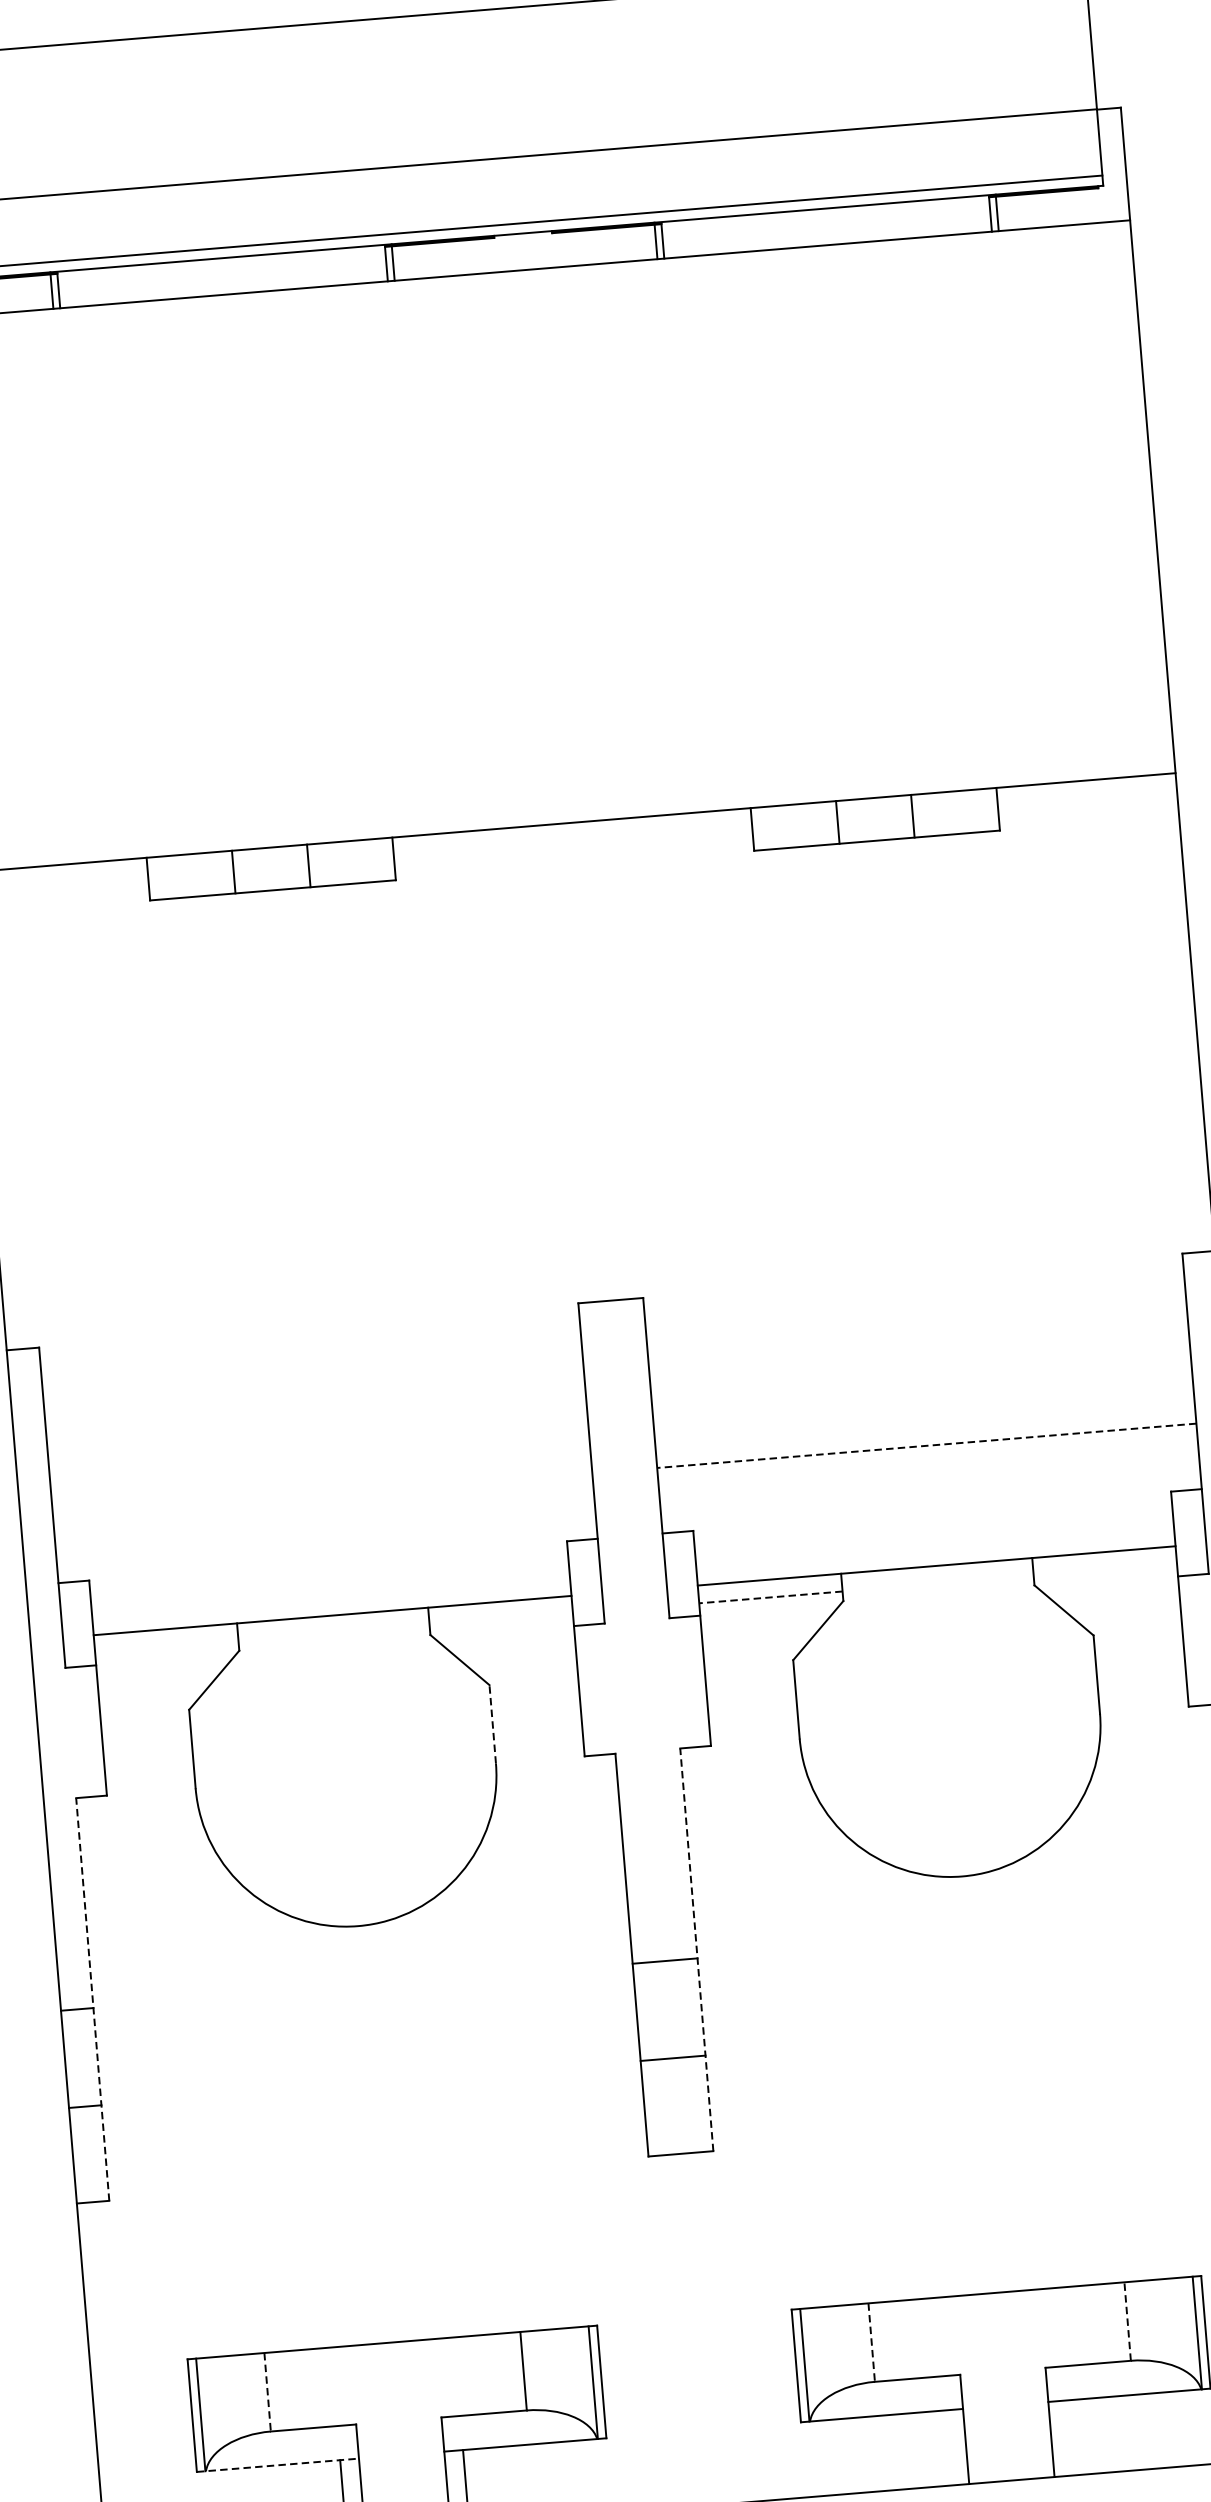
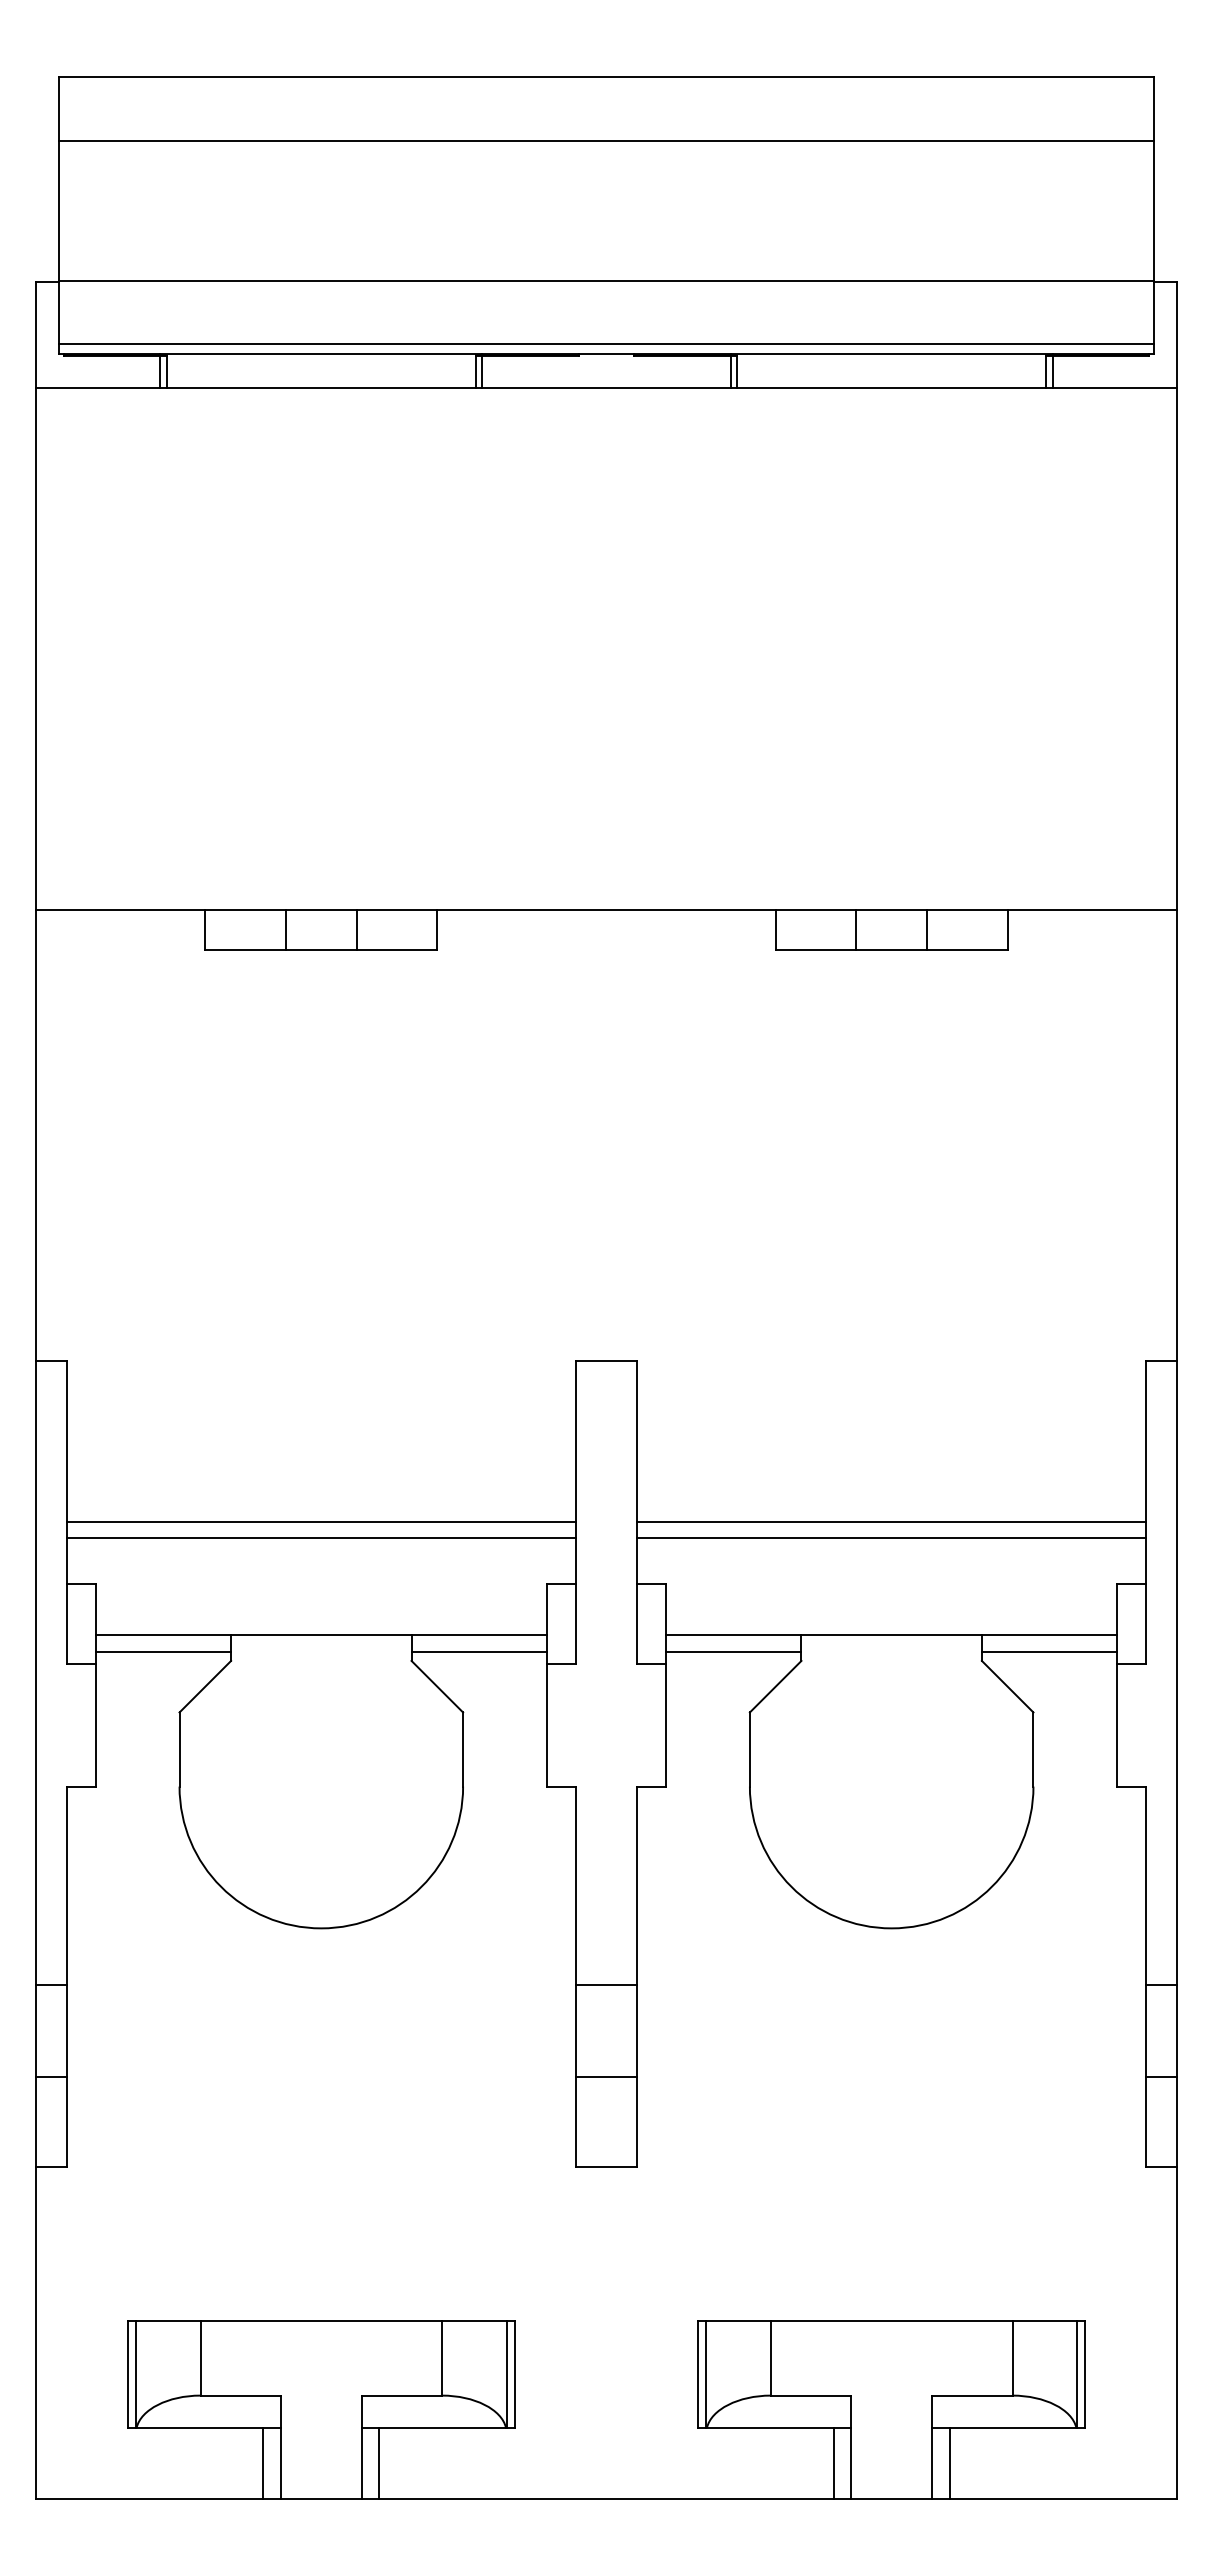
line: (926, 1445) -> (891, 1521), dashed -> solid
line: (928, 1463) -> (891, 1538), added
line: (321, 1495) -> (320, 1521), added
line: (323, 1513) -> (320, 1538), added
line: (1105, 1569) -> (1049, 1651), added
line: (770, 1597) -> (733, 1651), dashed -> solid
line: (500, 1619) -> (478, 1651), added
line: (166, 1646) -> (163, 1651), added
line: (493, 1724) -> (463, 1749), dashed -> solid
line: (697, 1949) -> (637, 1976), dashed -> solid
line: (92, 1999) -> (66, 1976), dashed -> solid
line: (1127, 2321) -> (1012, 2358), dashed -> solid
line: (871, 2343) -> (770, 2359), dashed -> solid
line: (267, 2393) -> (200, 2359), dashed -> solid
line: (1069, 2437) -> (949, 2462), added
line: (947, 2447) -> (833, 2462), added
line: (277, 2464) -> (204, 2427), dashed -> solid

